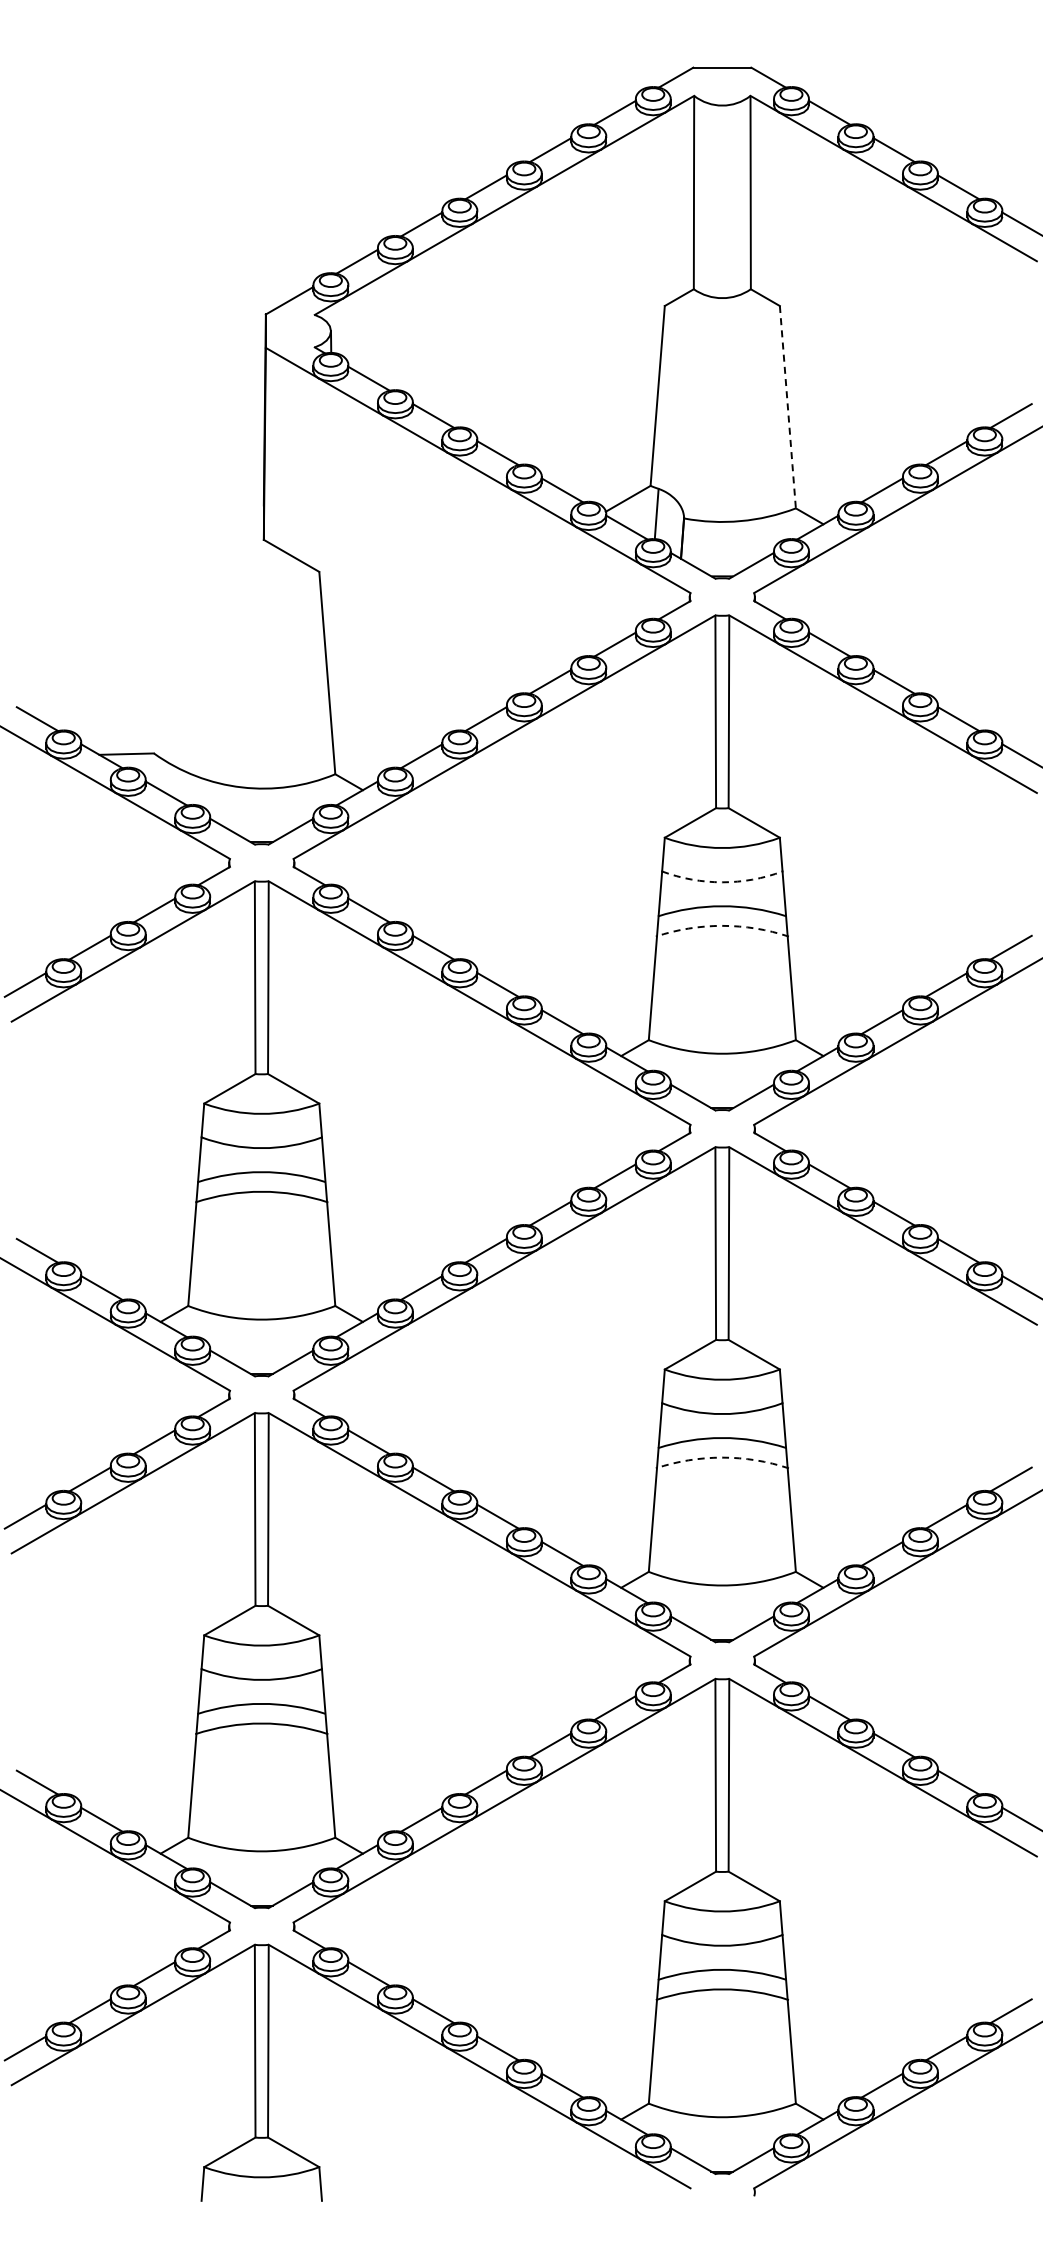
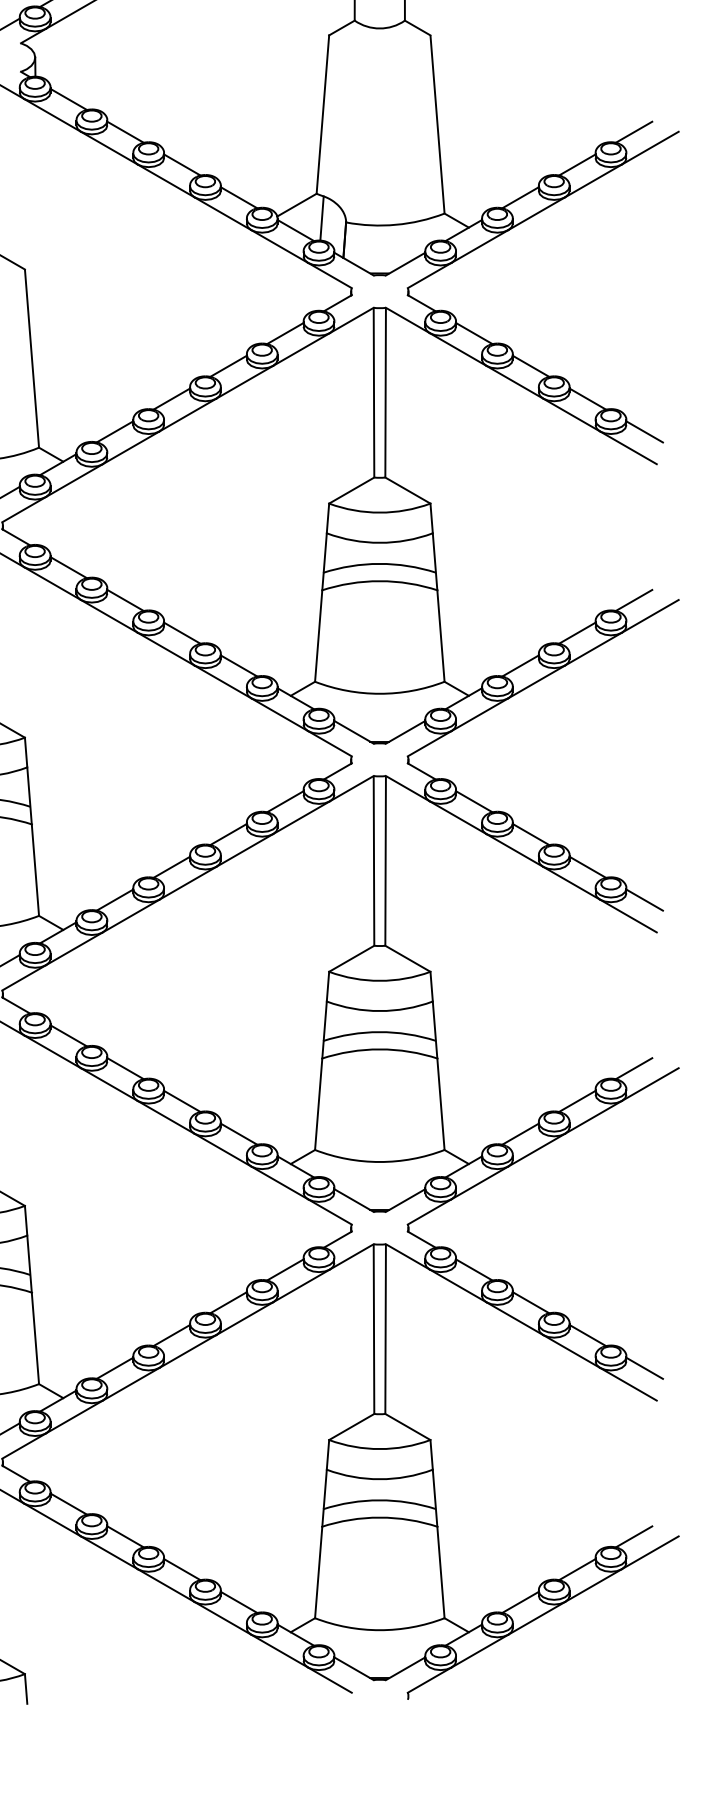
line: (787, 408) -> (437, 125), dashed -> solid
arc: (722, 882) -> (379, 542), dashed -> solid
arc: (722, 925) -> (379, 580), dashed -> solid
arc: (722, 1457) -> (379, 1049), dashed -> solid

